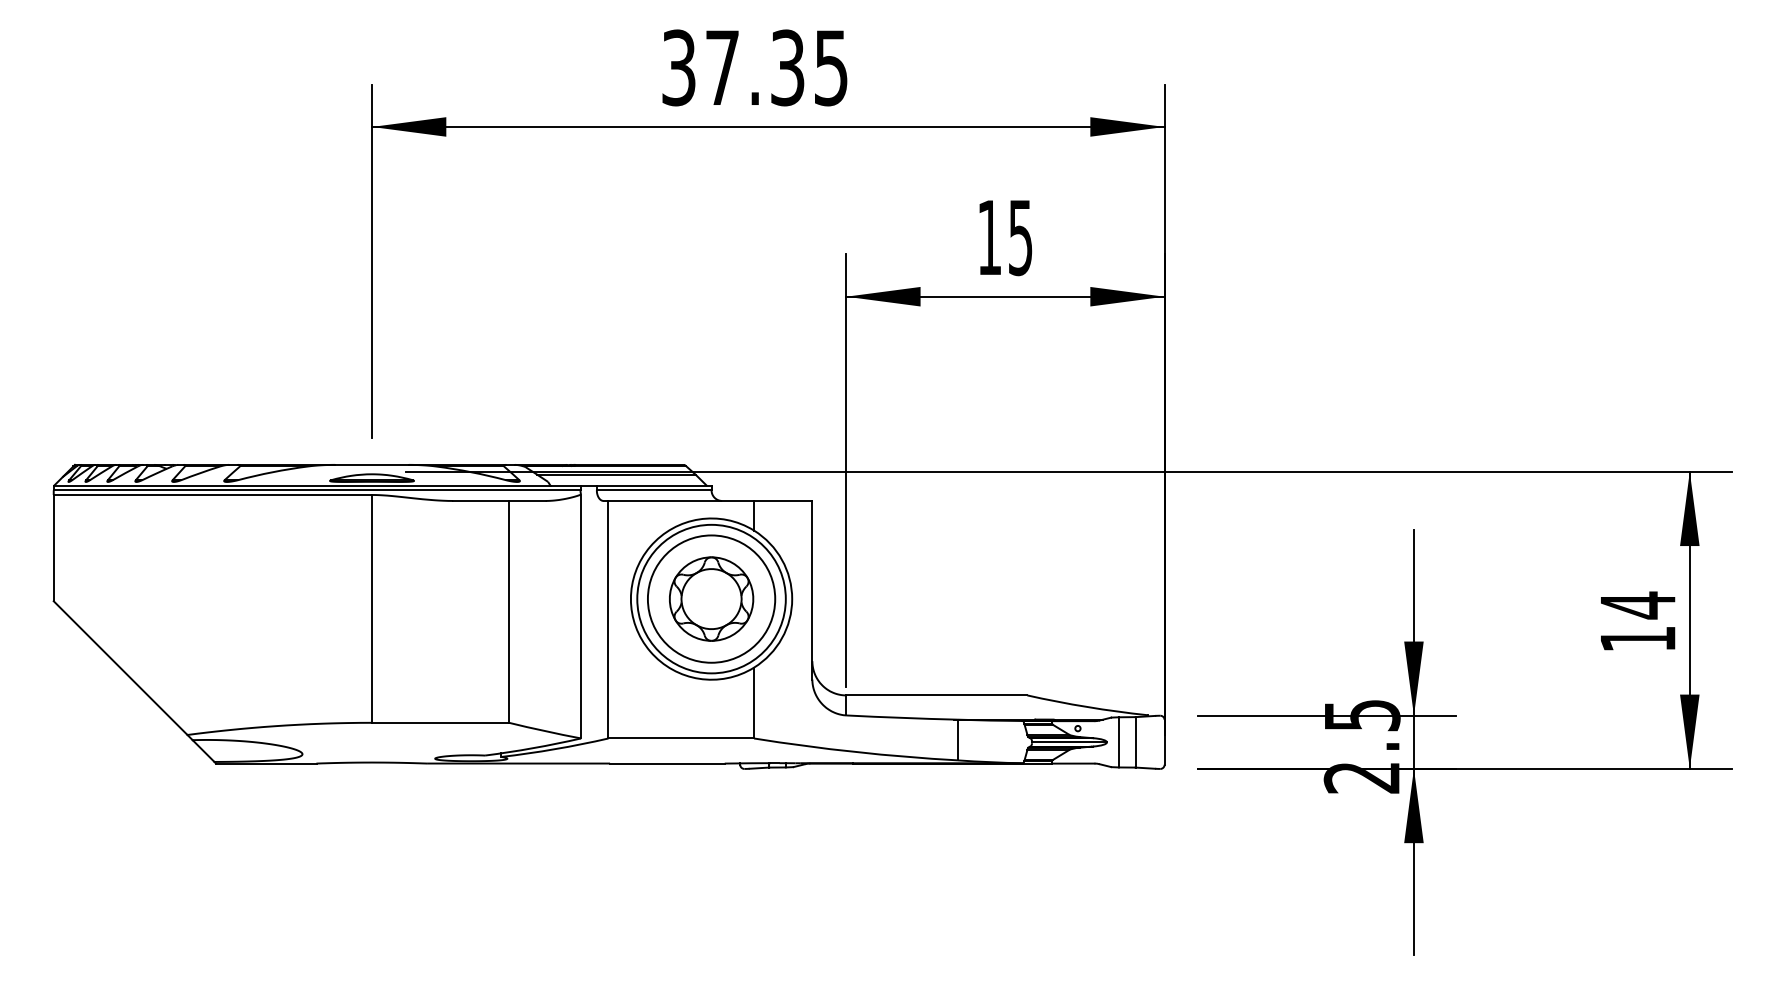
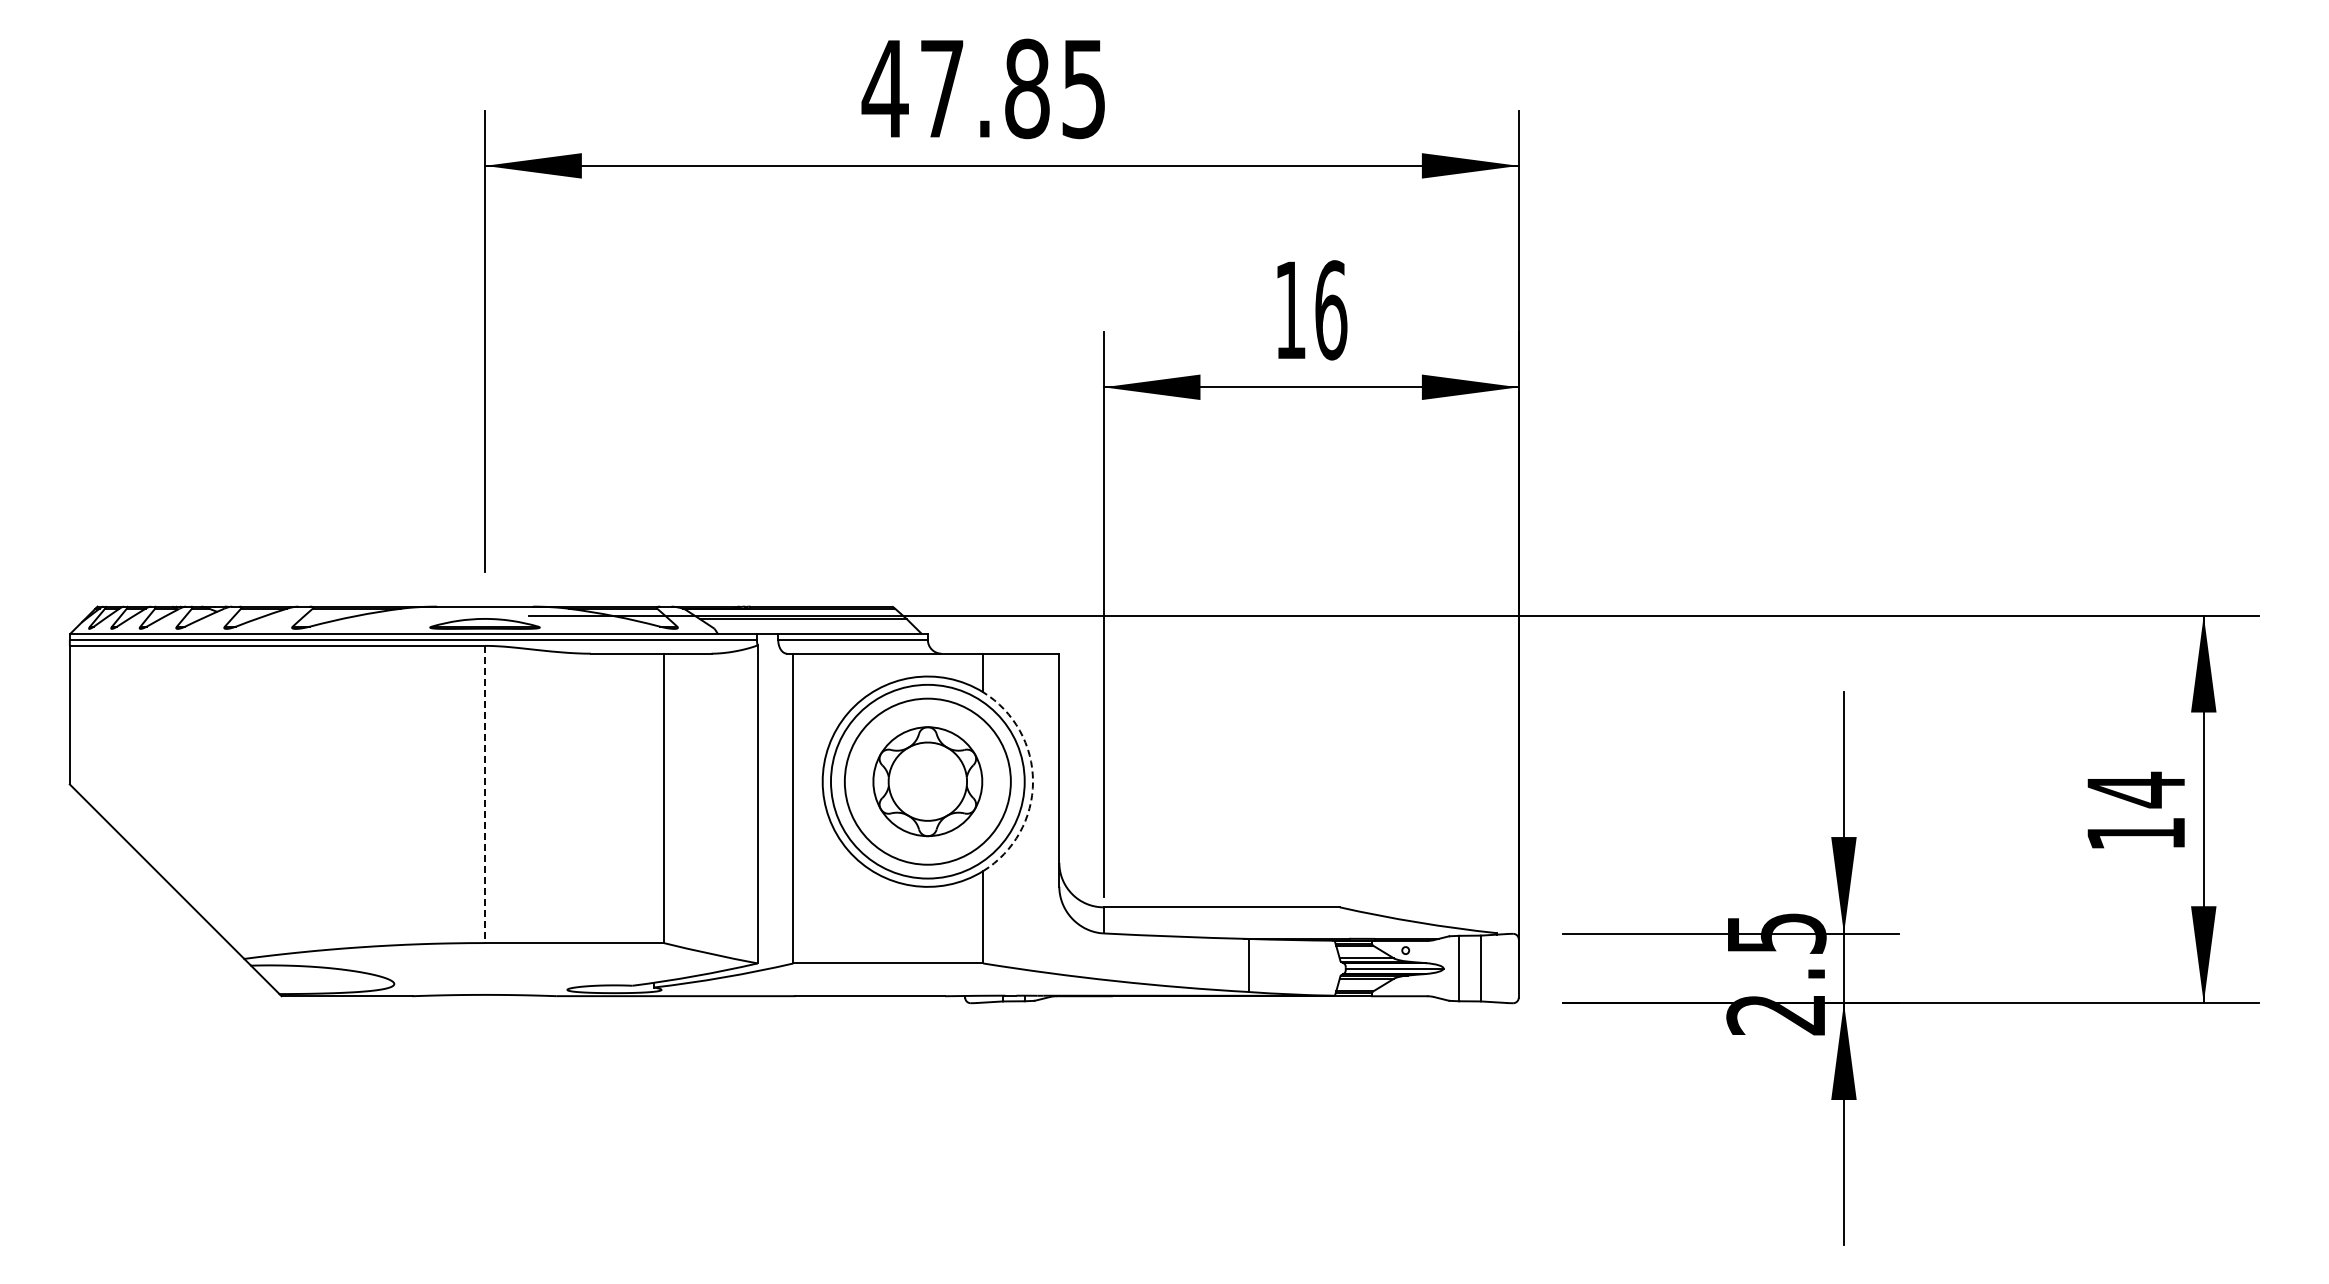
text: (732, 67) -> (955, 88), 37.35 -> 47.85
text: (1021, 237) -> (1331, 310), 15 -> 16
arc: (792, 598) -> (1033, 781), solid -> dashed
line: (372, 608) -> (485, 794), solid -> dashed

